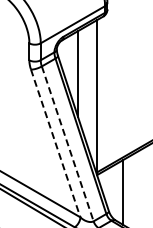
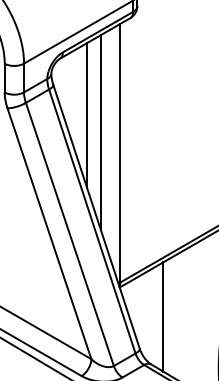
line: (85, 83) -> (100, 131), added
line: (55, 143) -> (49, 233), dashed -> solid
line: (67, 143) -> (69, 233), dashed -> solid

